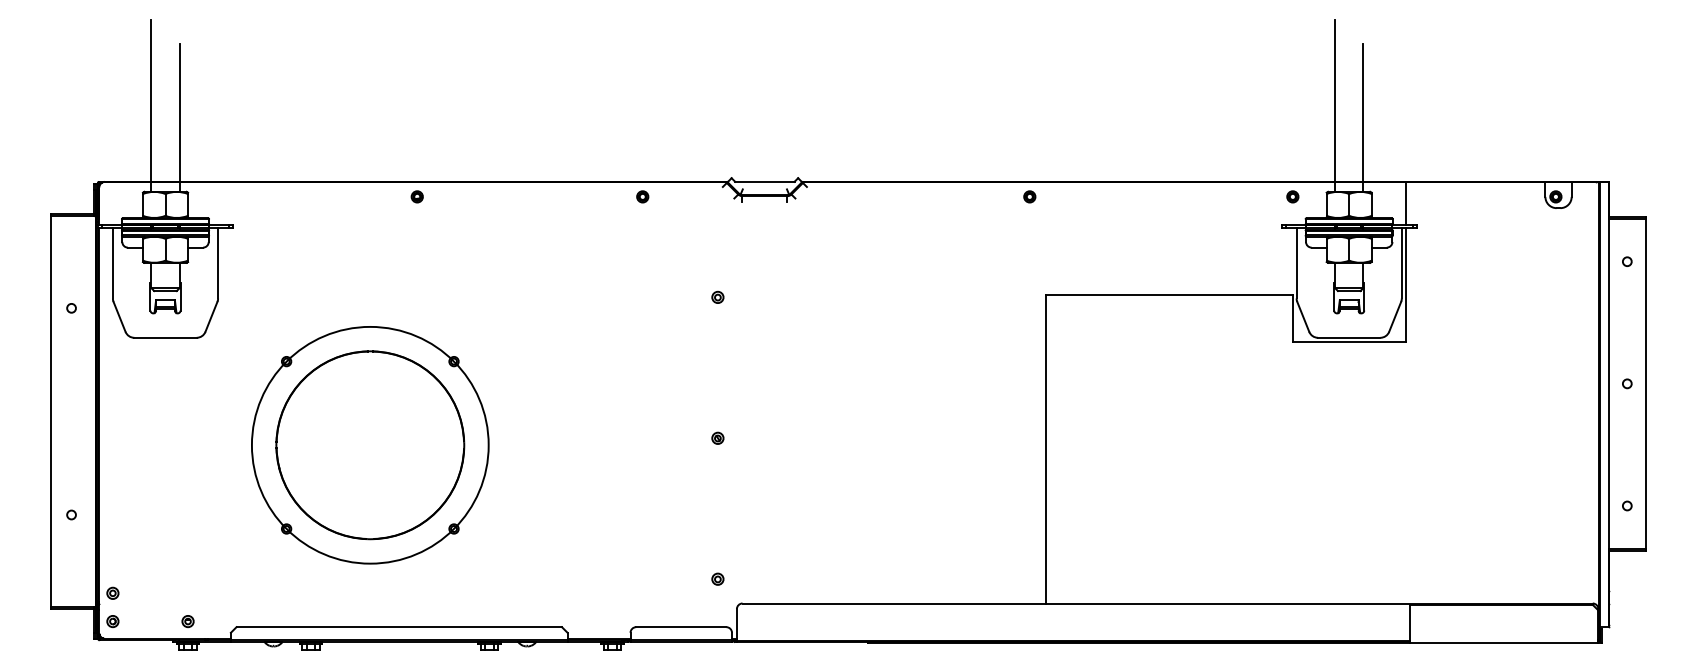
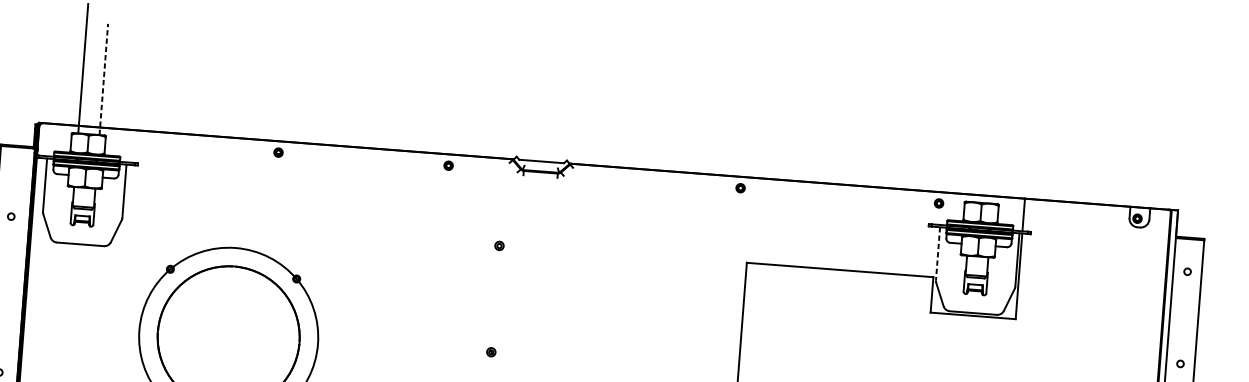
line: (1335, 105) -> (976, 137), removed
line: (1363, 117) -> (996, 147), removed
line: (179, 118) -> (103, 79), solid -> dashed
line: (1296, 263) -> (937, 253), solid -> dashed

